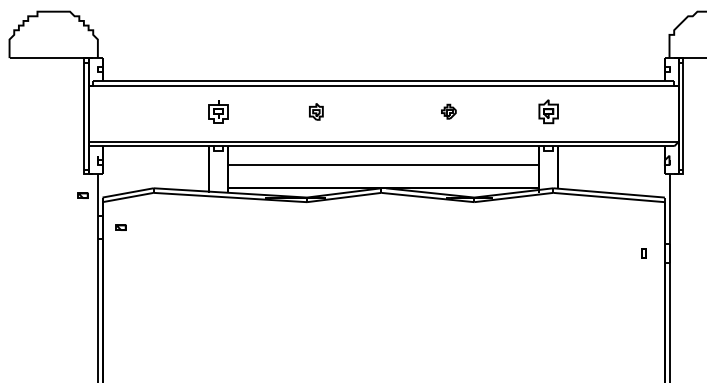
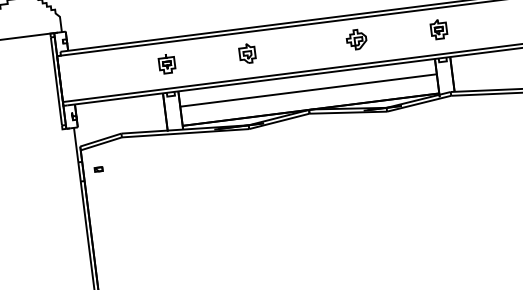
part: (316, 111) -> (247, 53), size x1.43
part: (448, 111) -> (356, 39), size x1.67
part: (82, 195) -> (63, 146), removed

